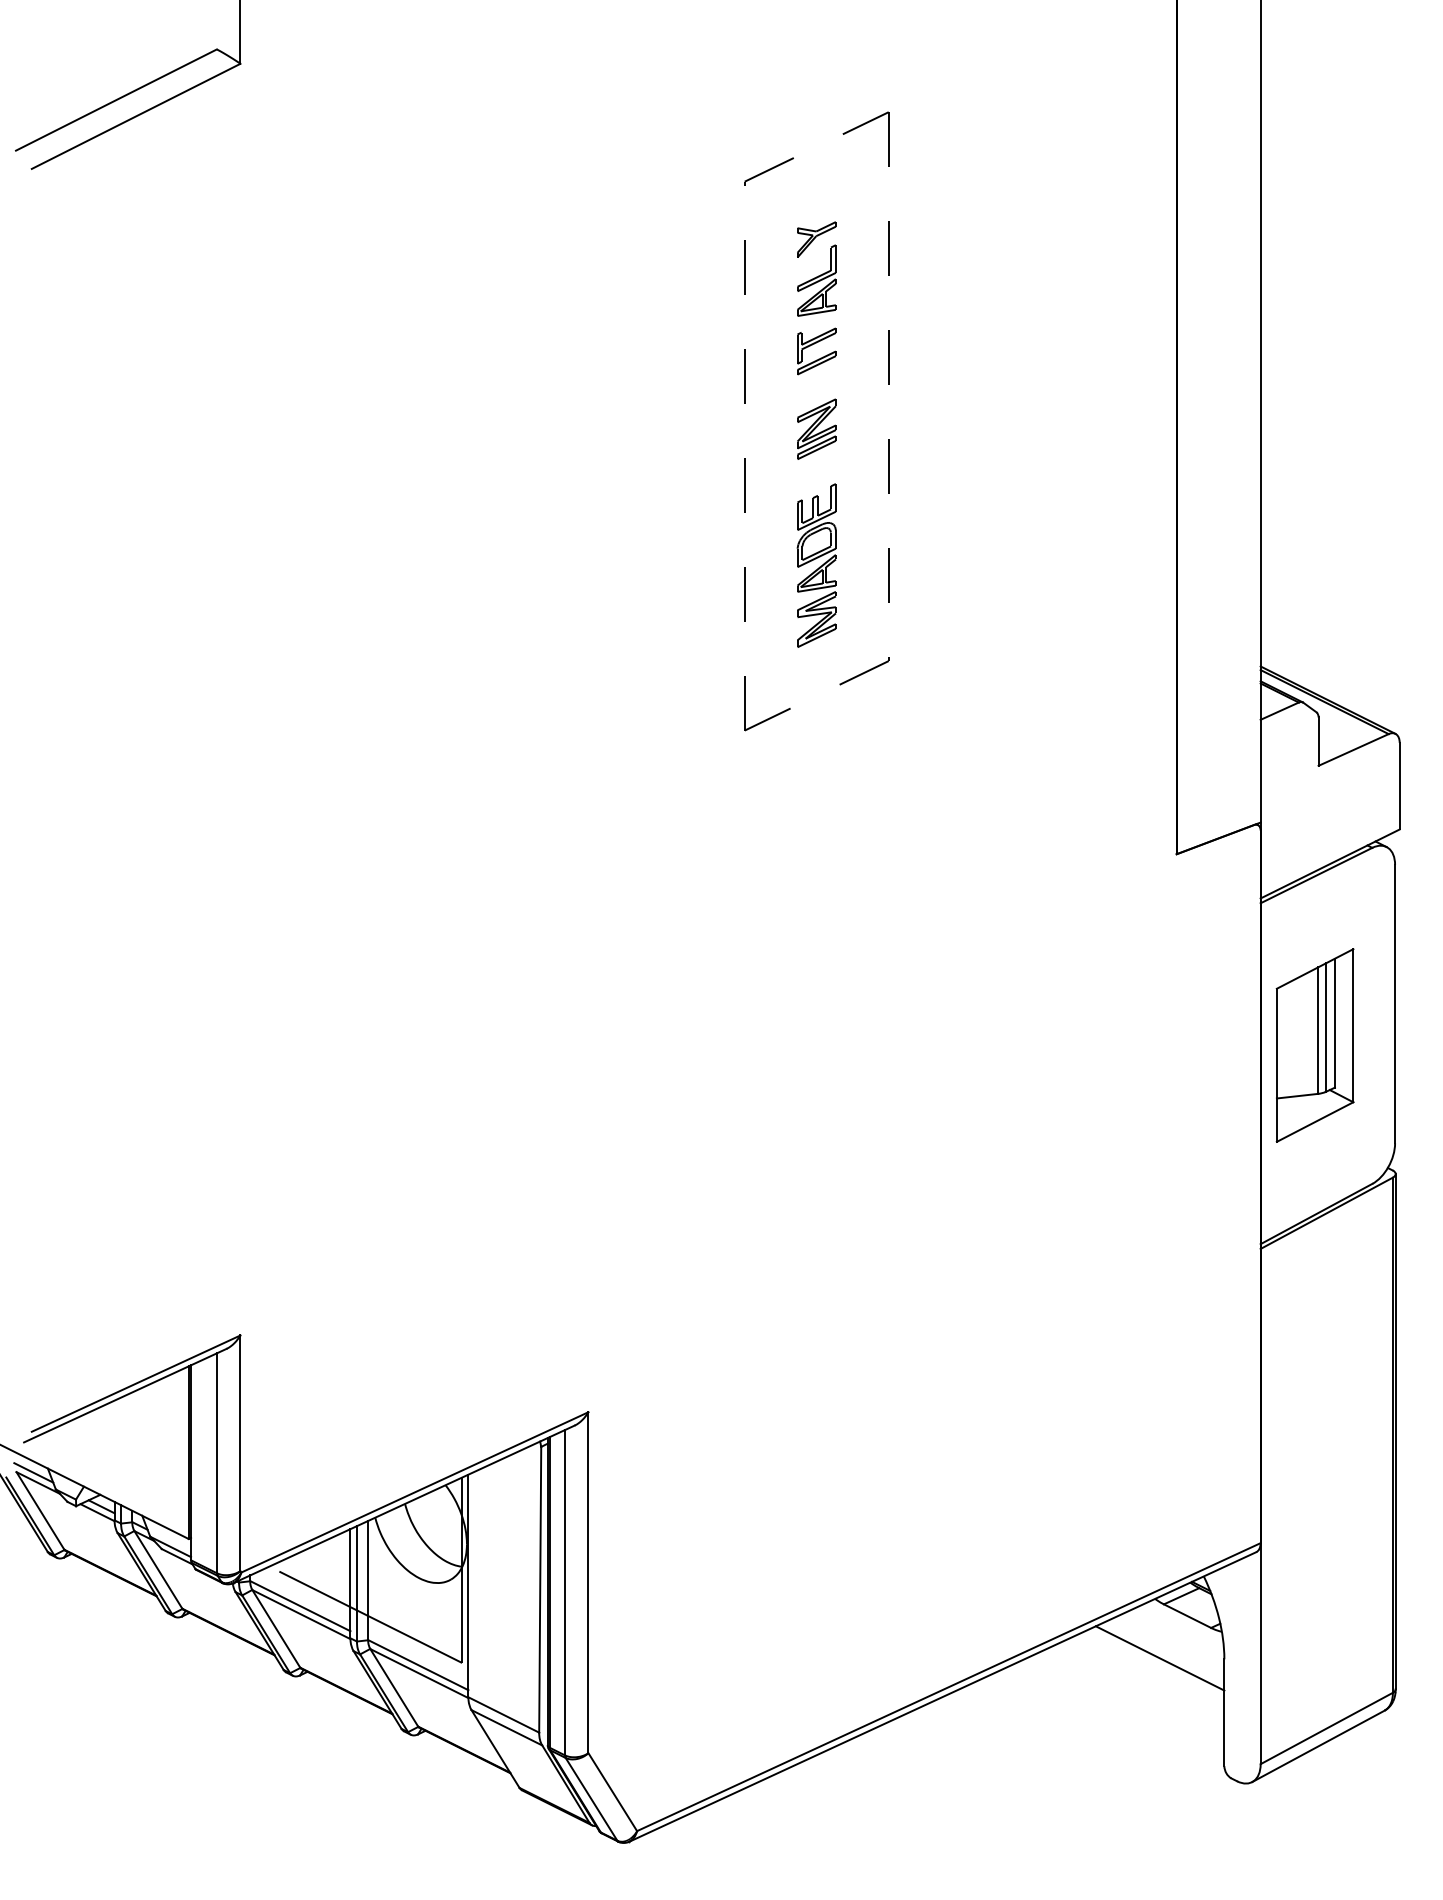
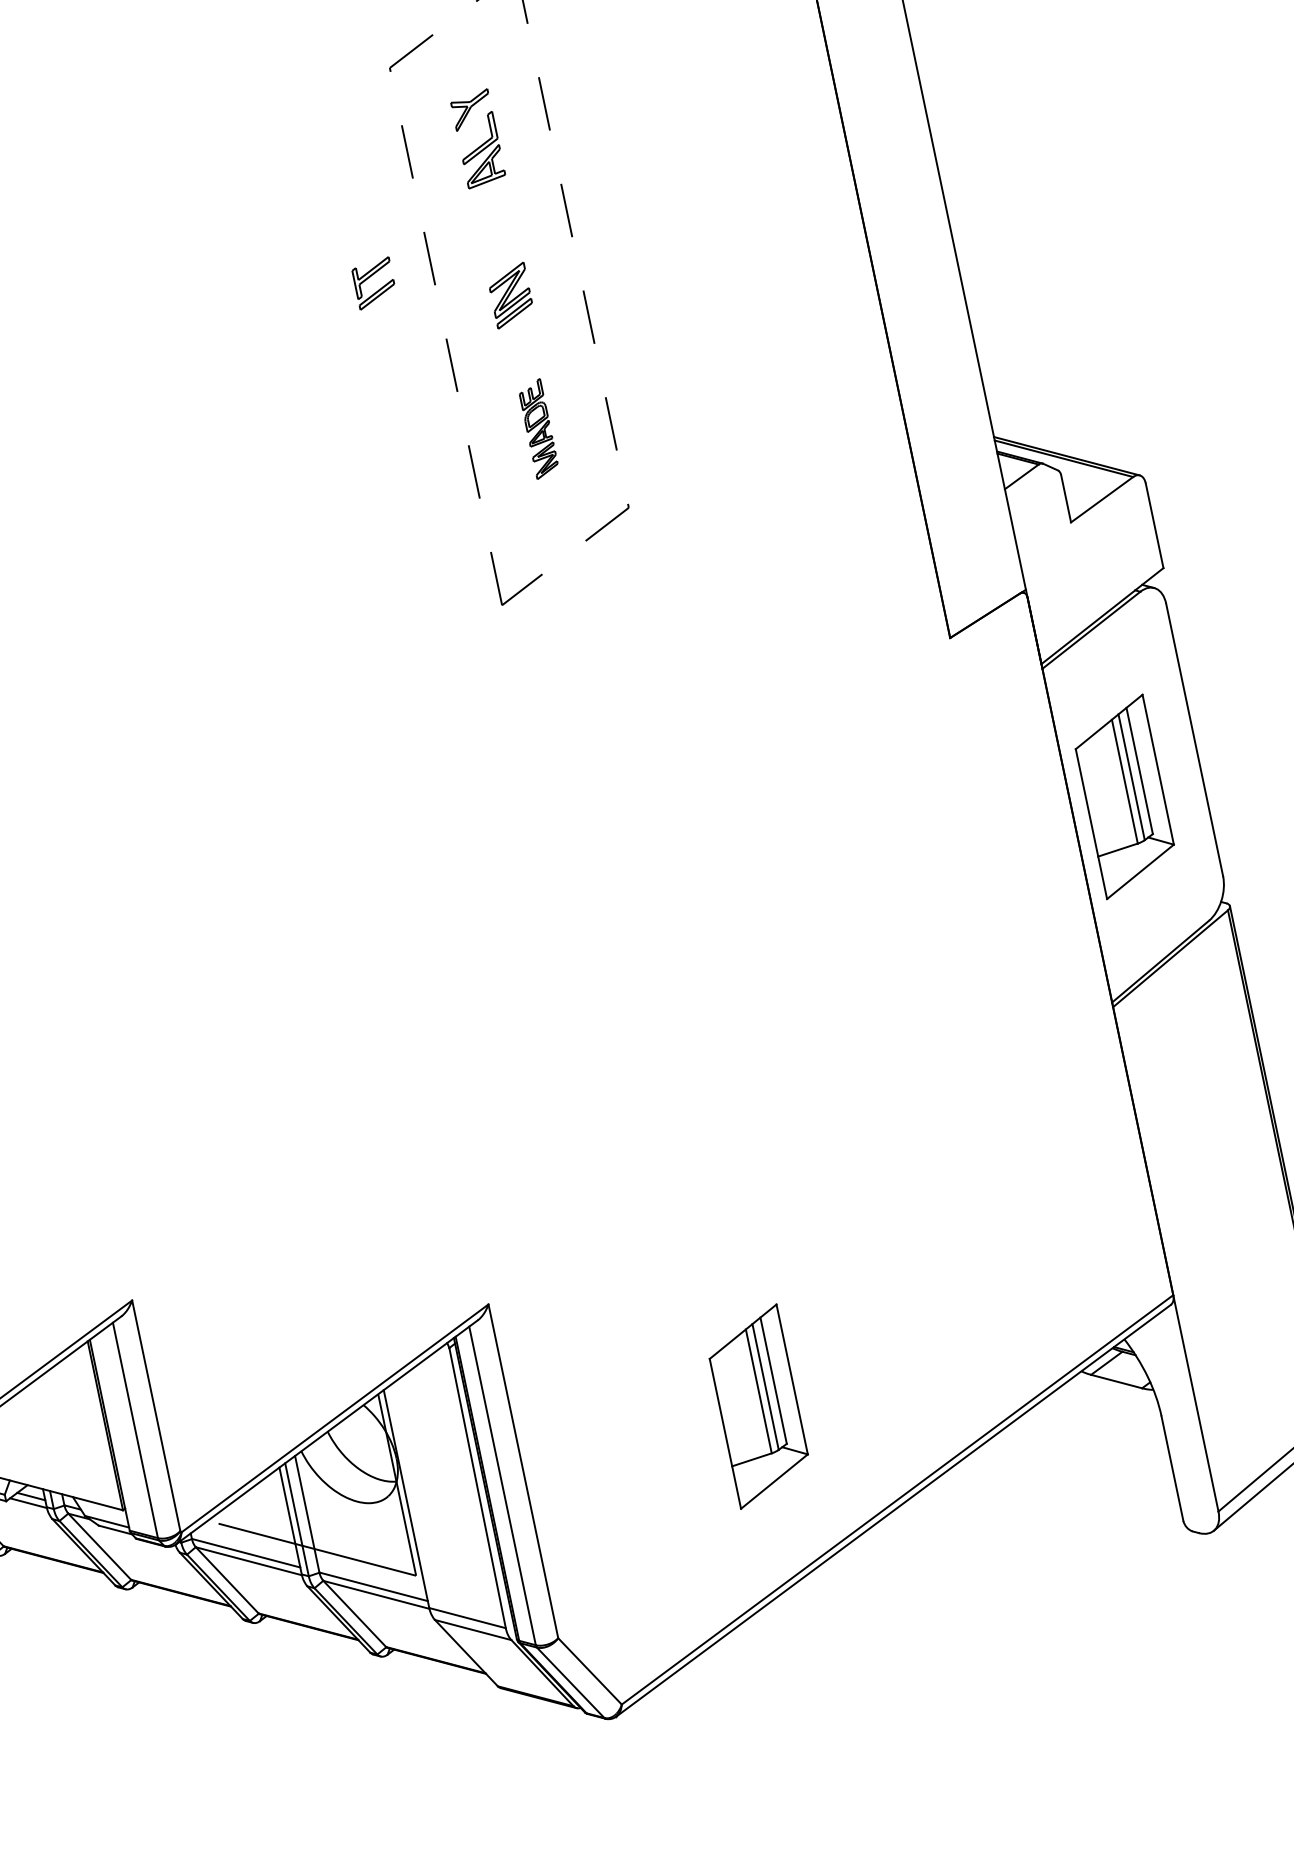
part: (812, 345) -> (369, 278), moved
part: (816, 565) -> (538, 429), size x0.6
part: (831, 1567) -> (758, 1406), added
line: (1159, 1658) -> (1097, 1428), removed

